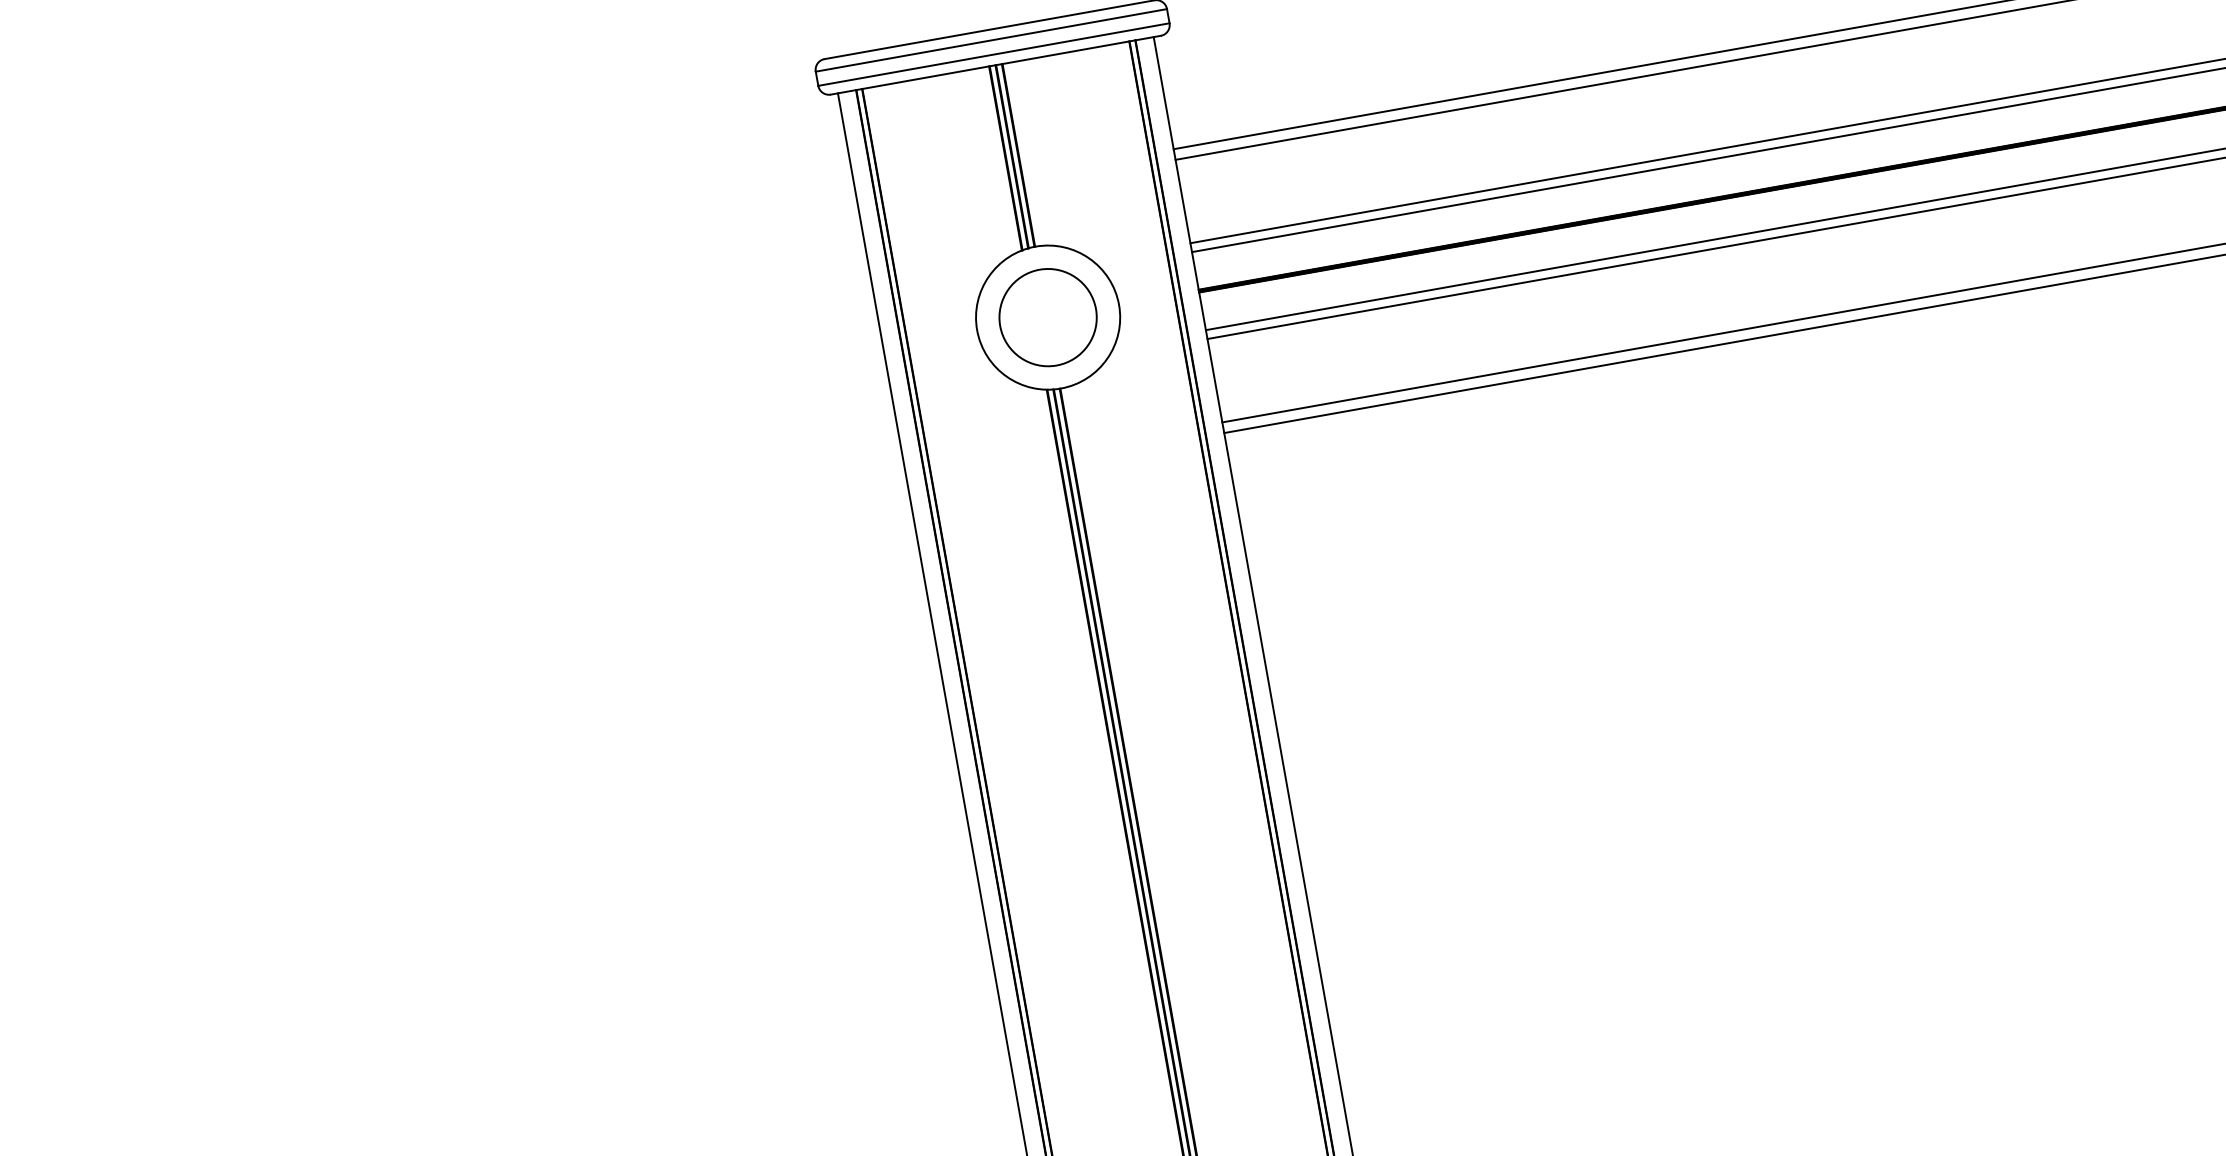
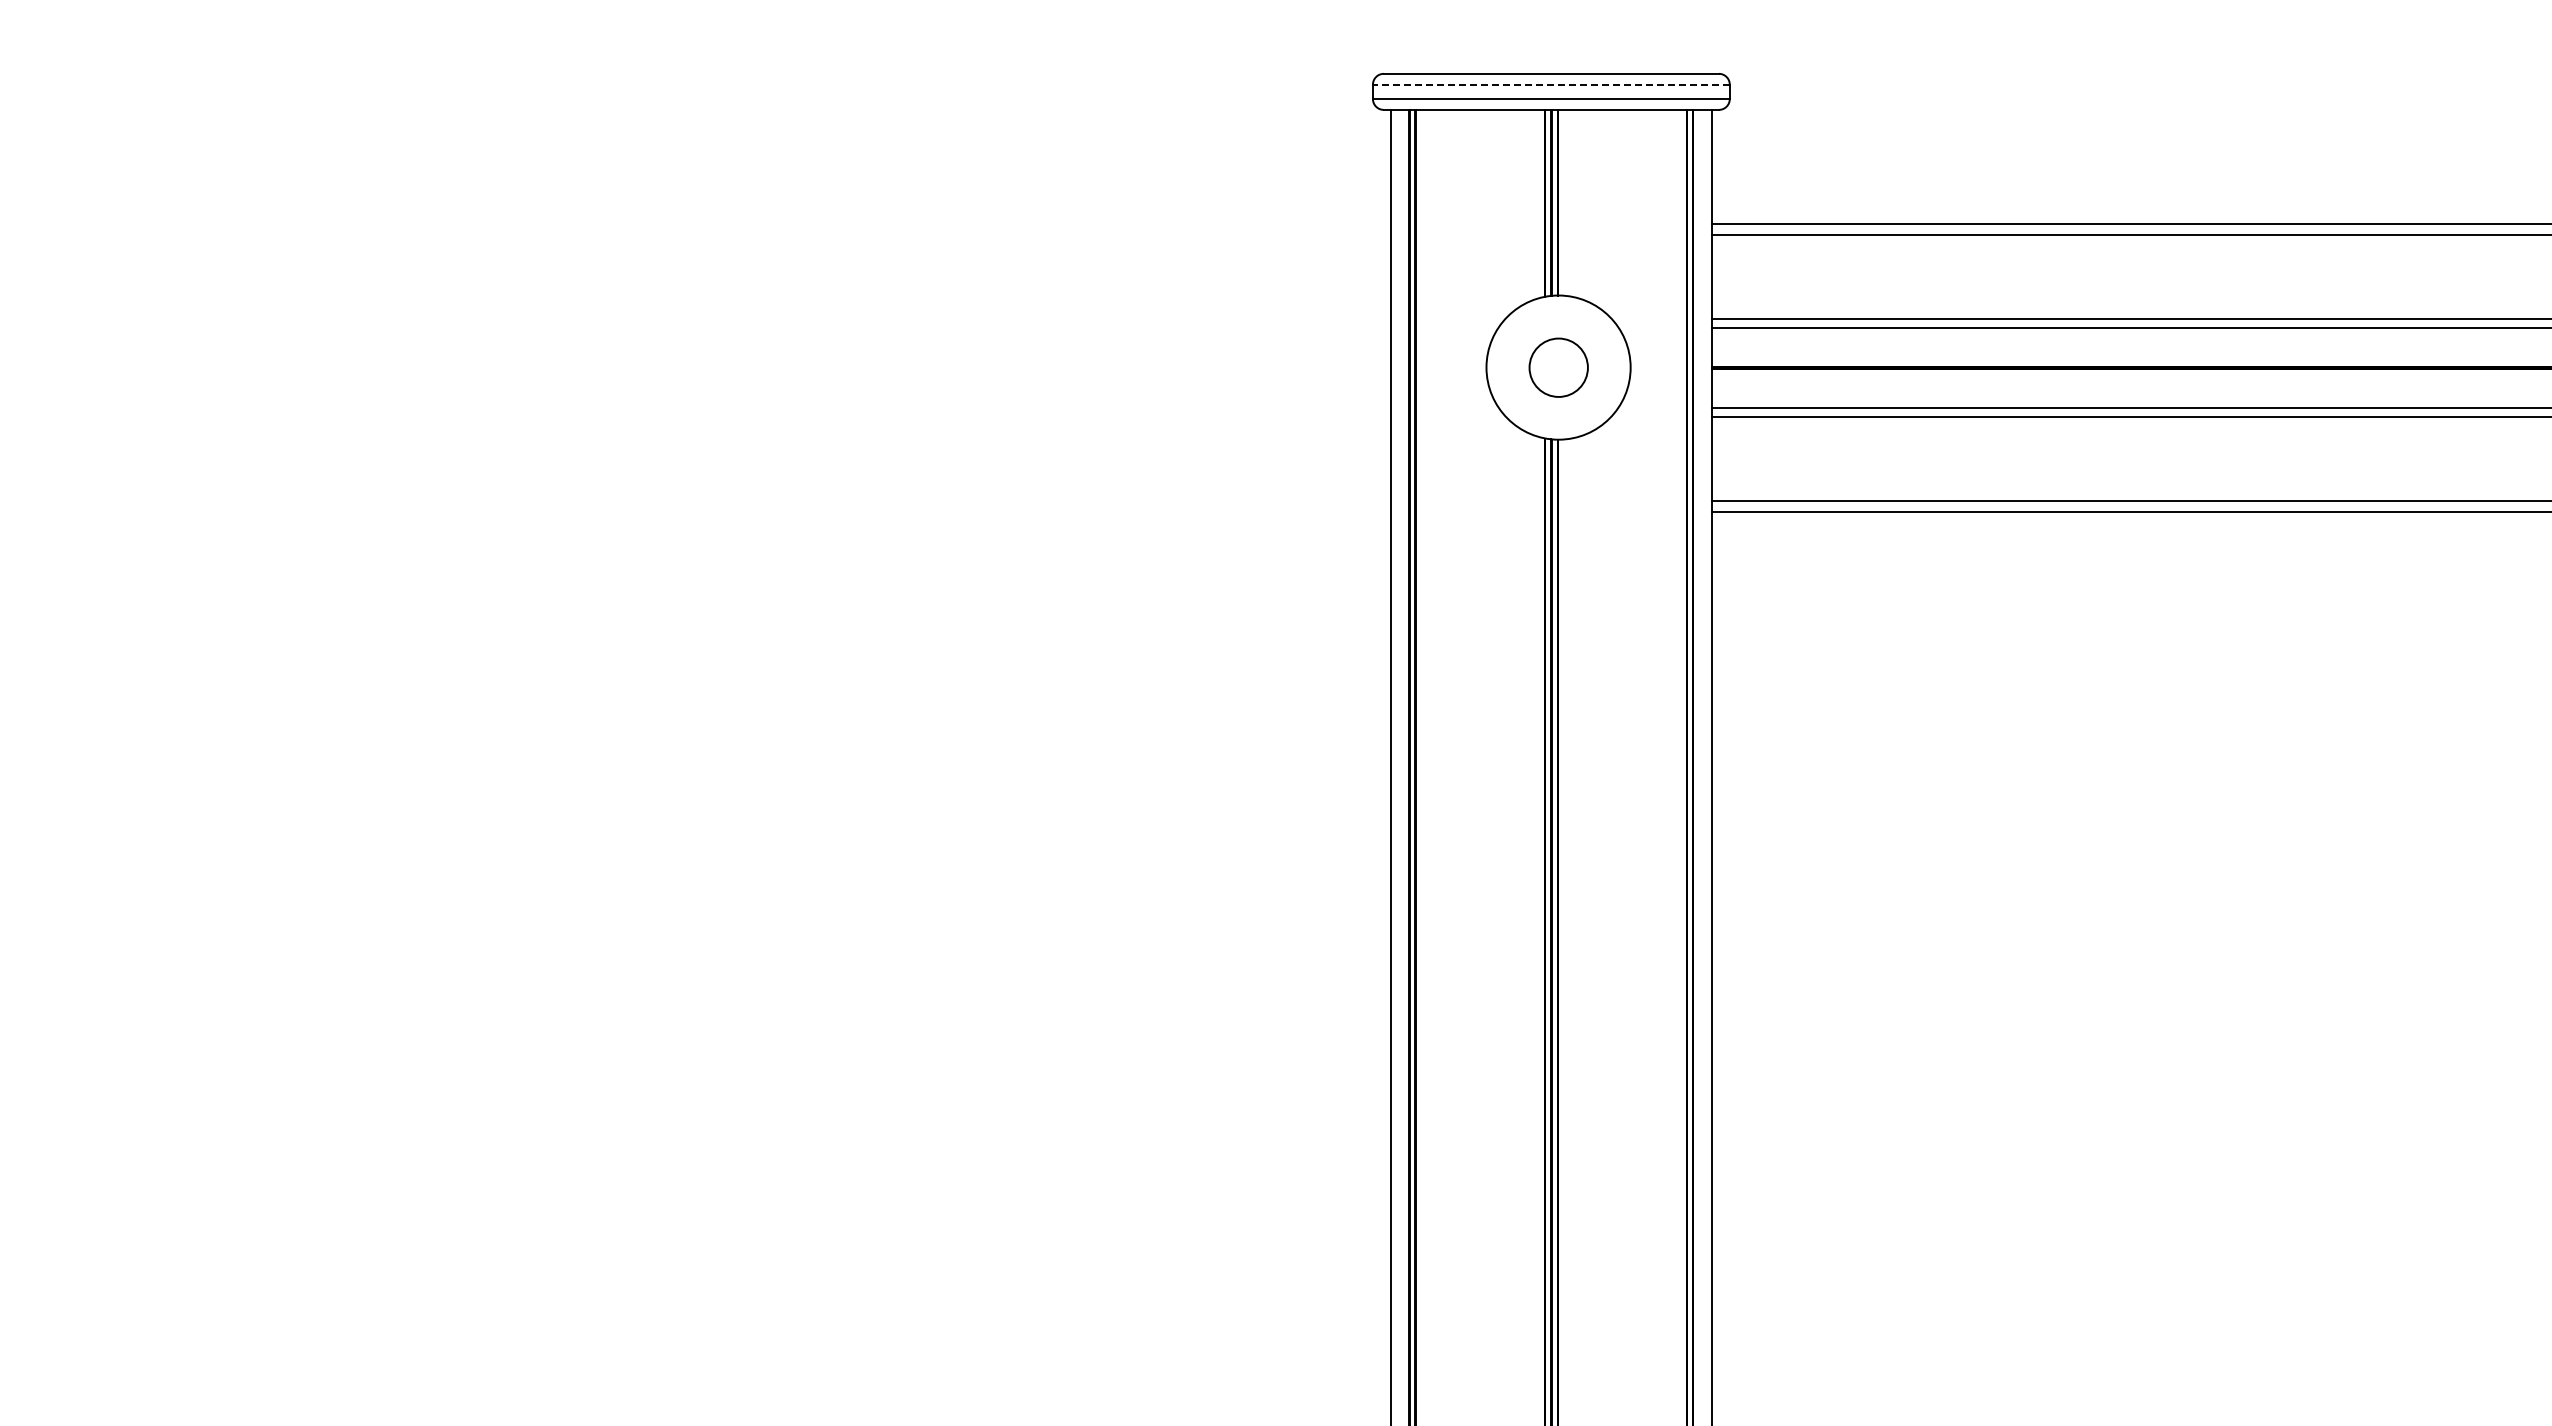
line: (990, 40) -> (1550, 84), solid -> dashed
circle: (1048, 317) -> (1558, 367), size x0.6

